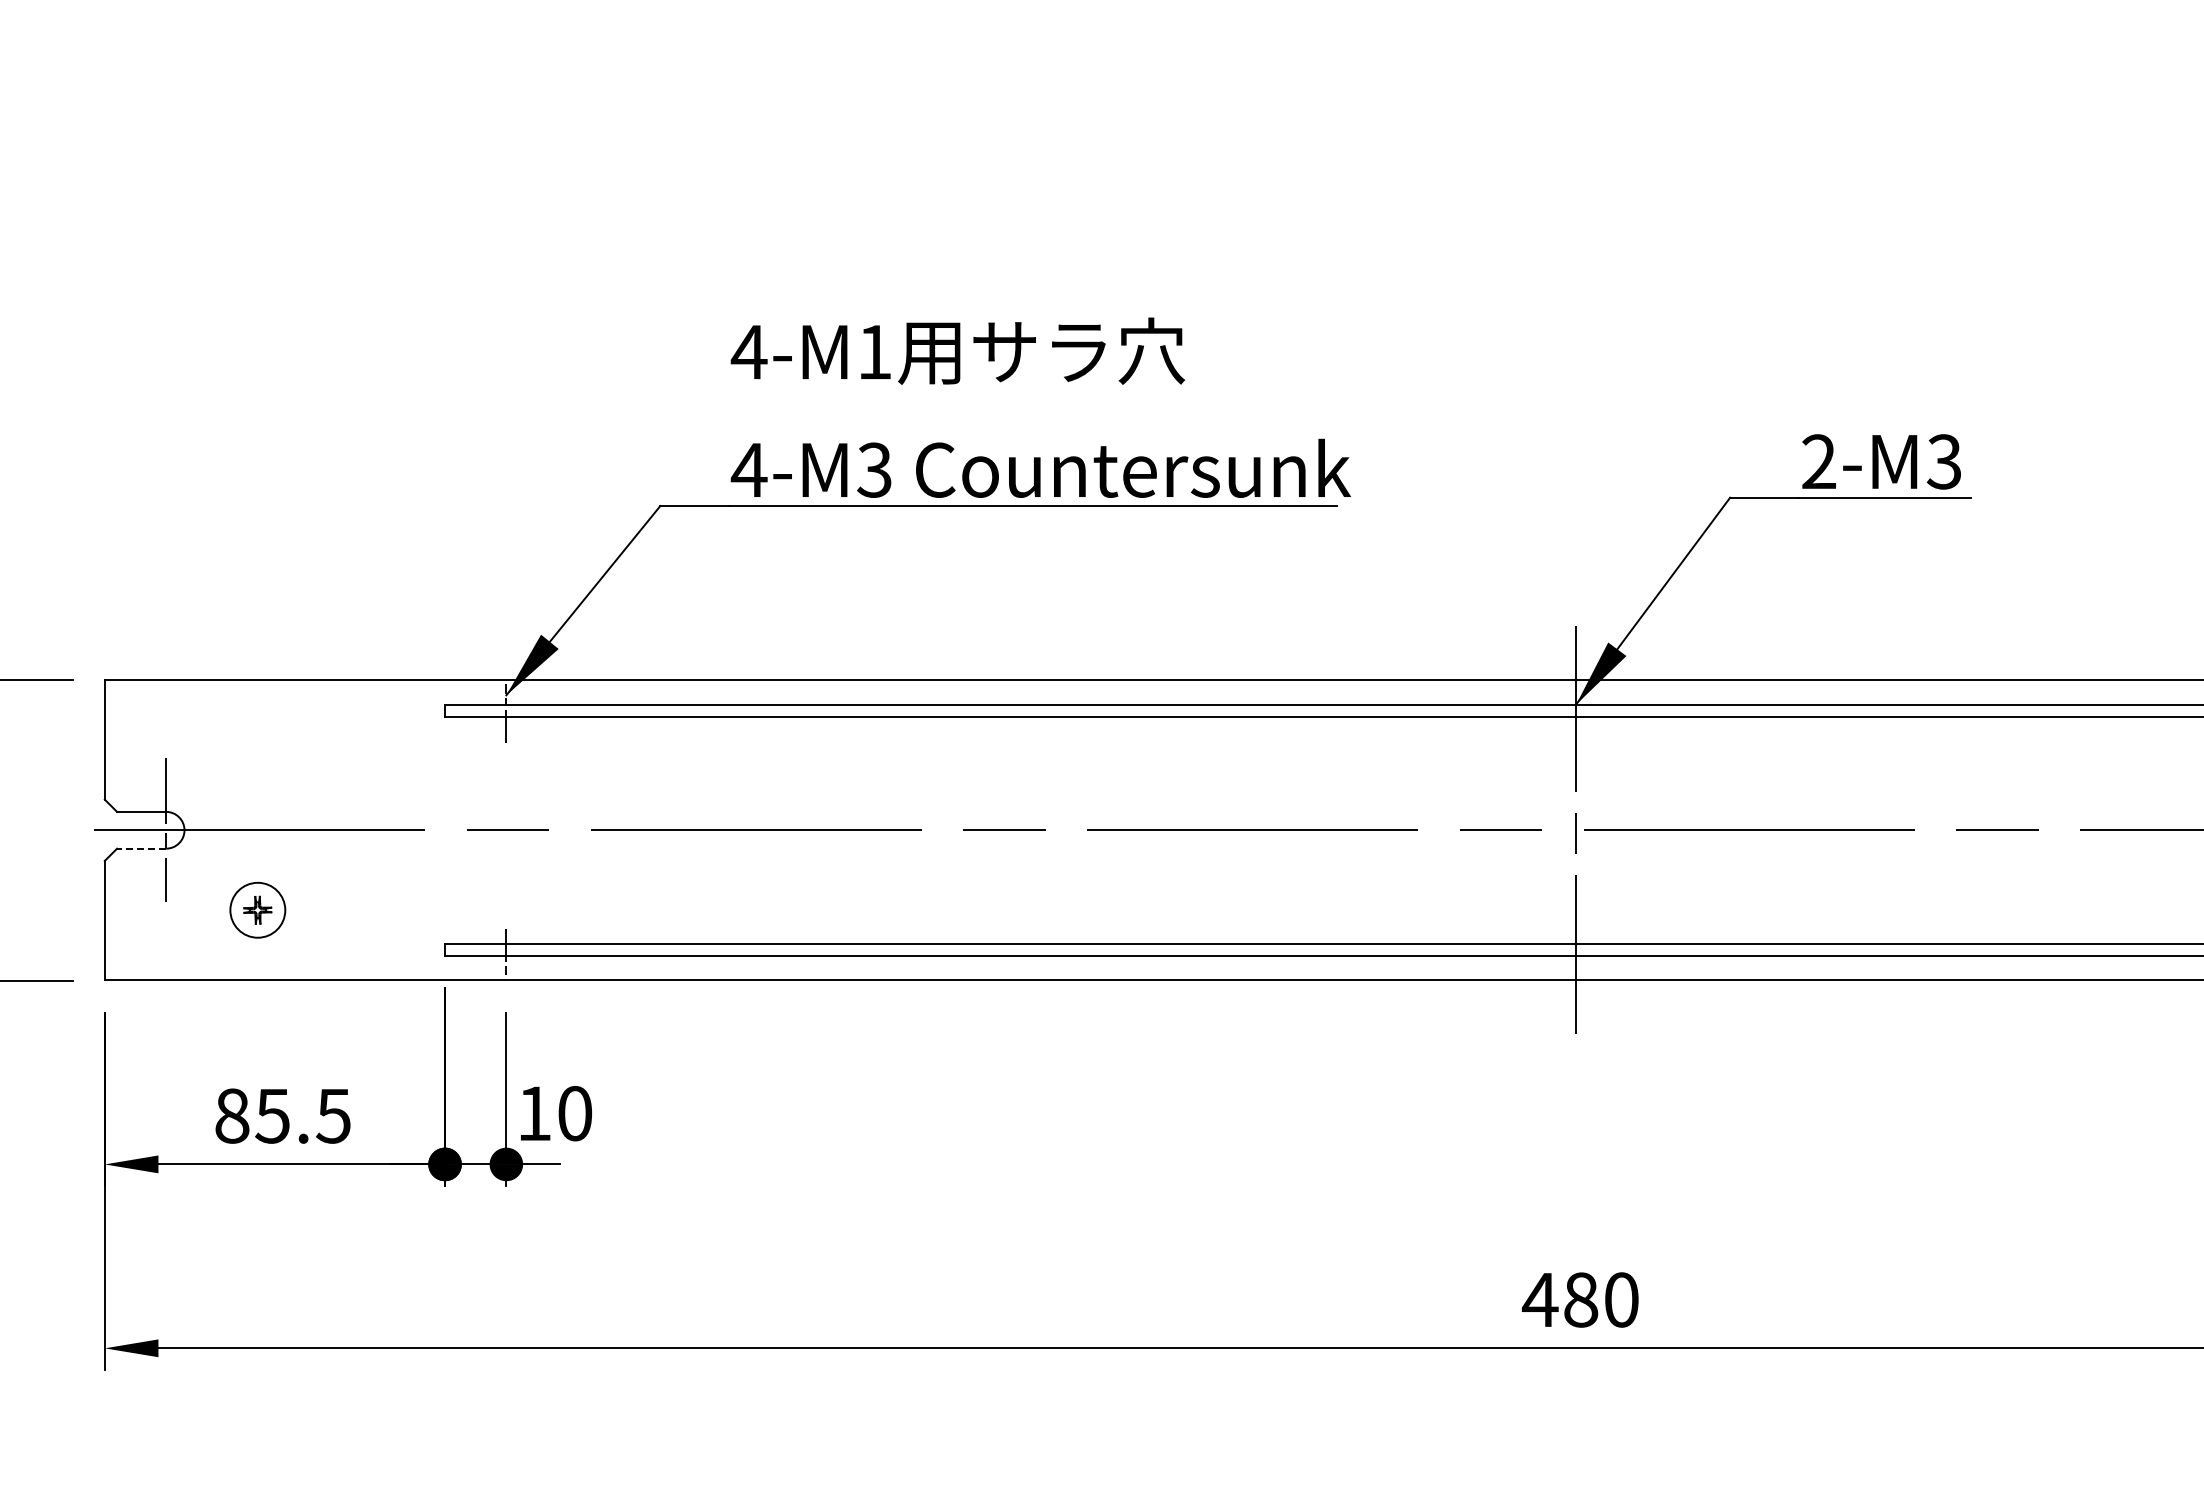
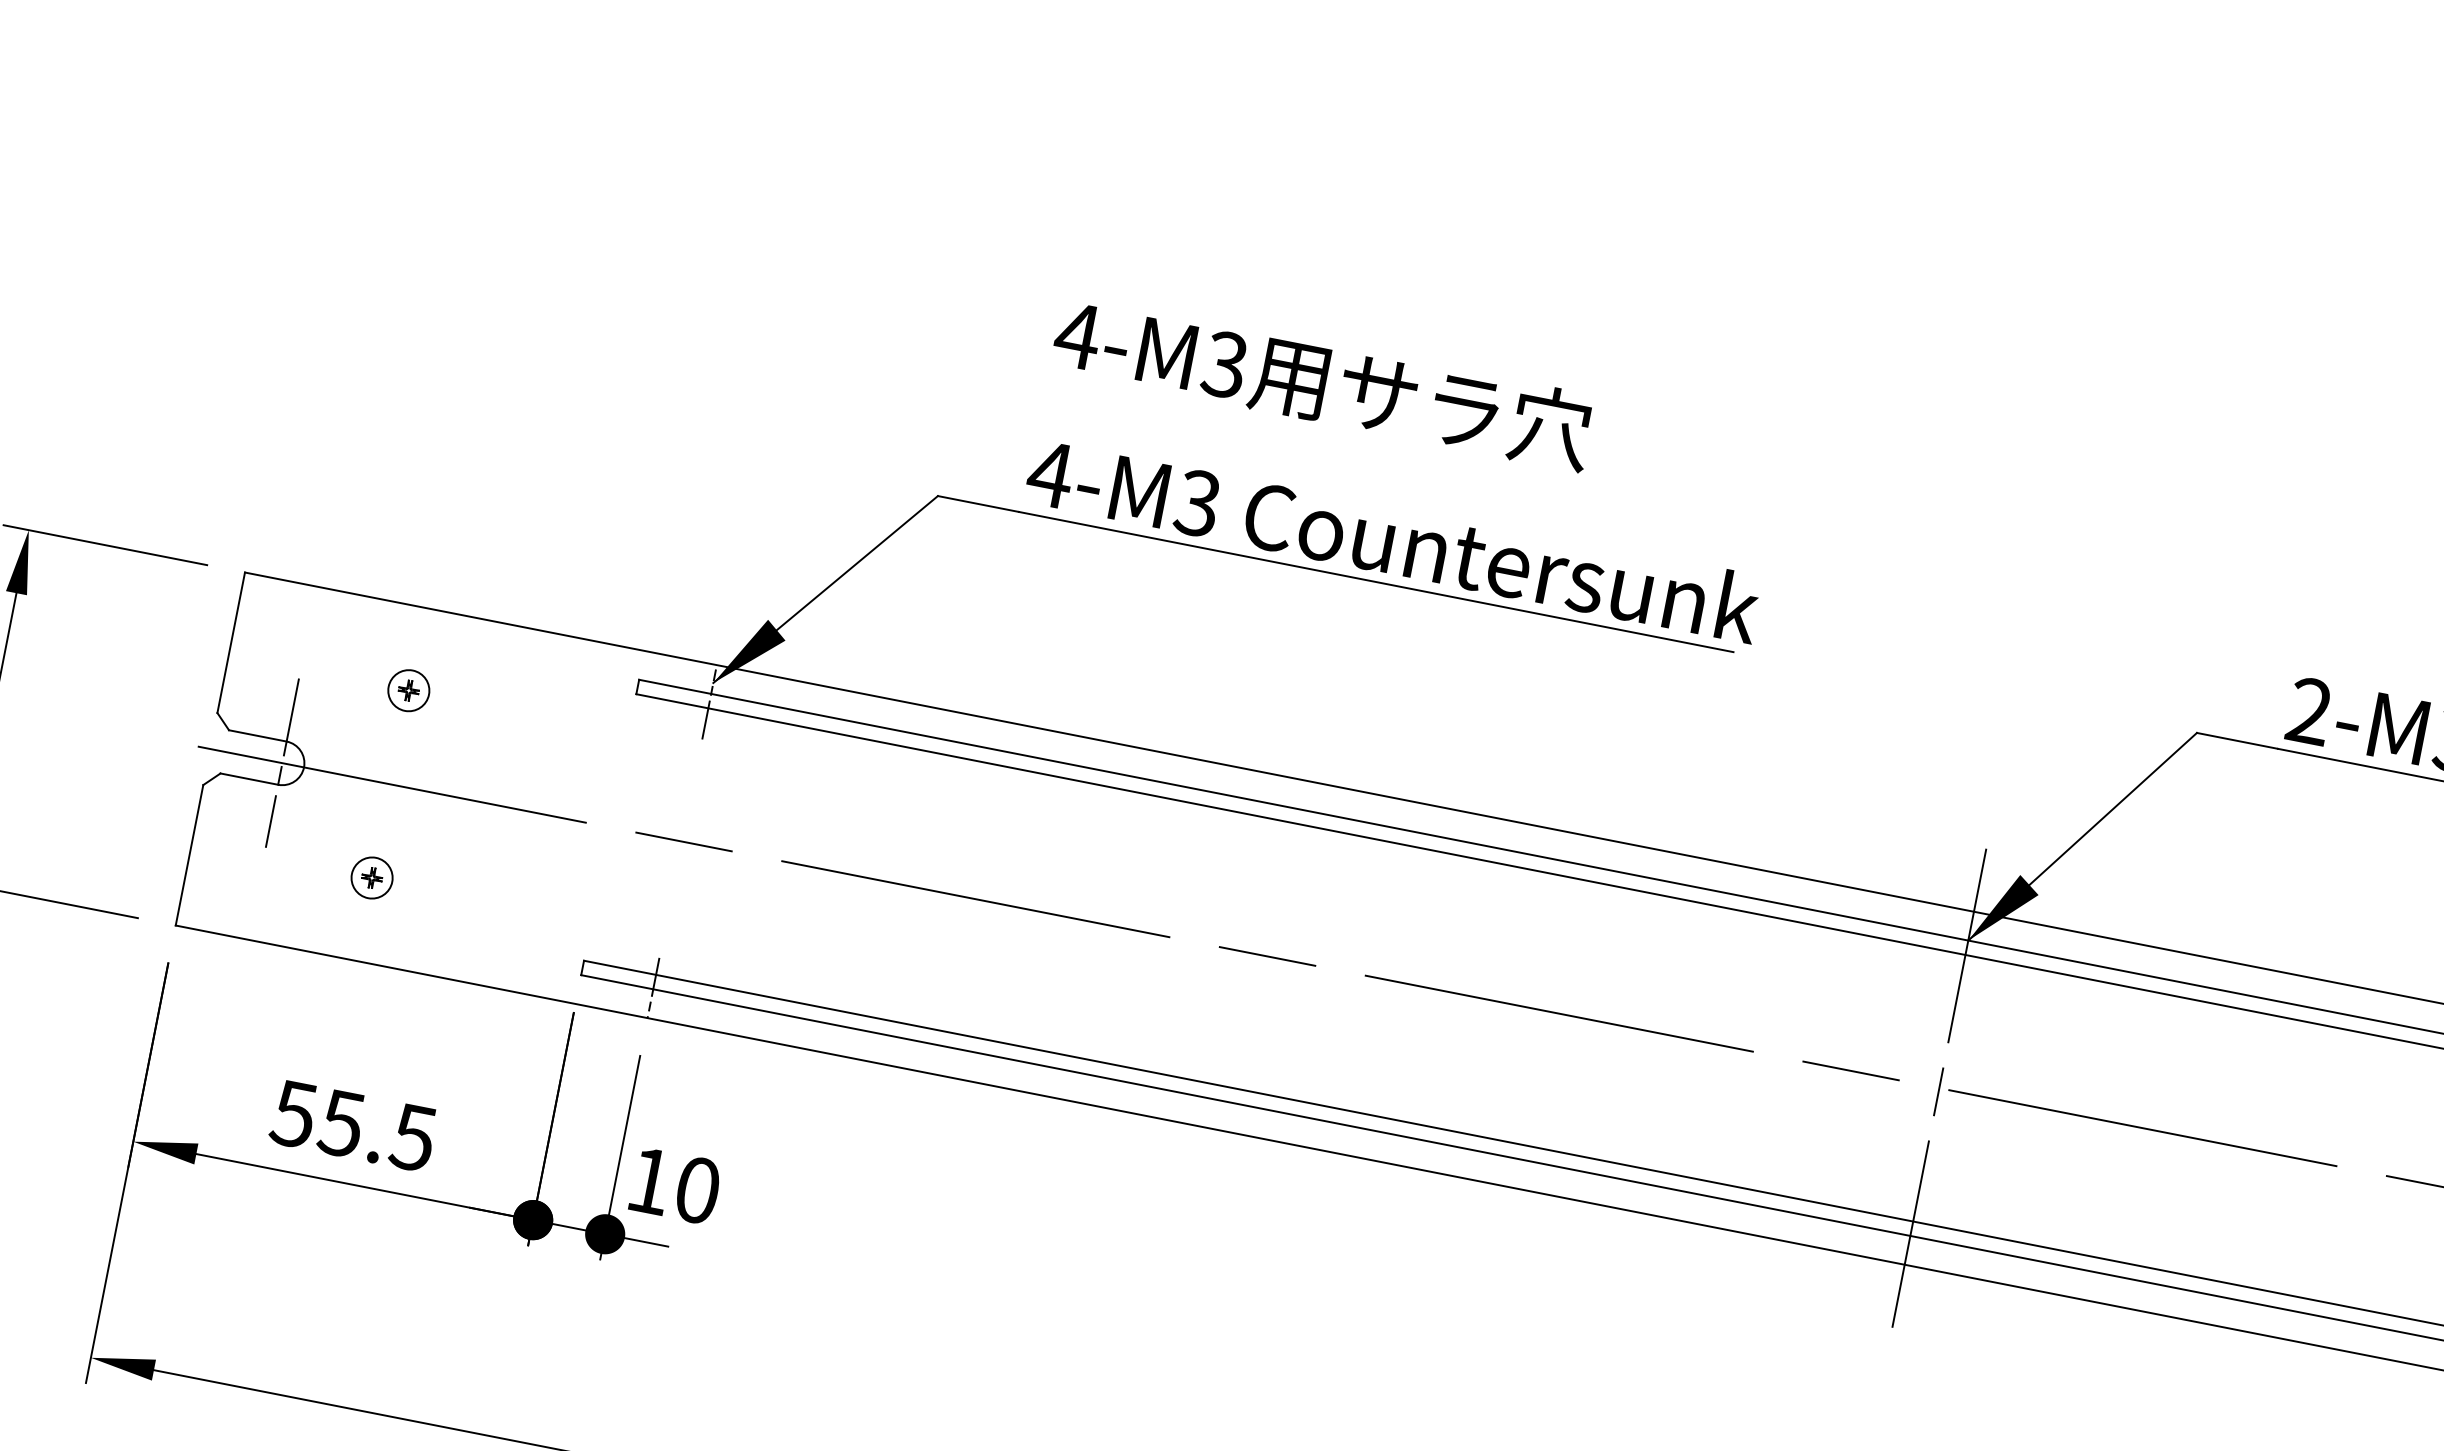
text: (874, 351) -> (1225, 363), 4-M1 -> 4-M3
part: (258, 750) -> (409, 690), added
line: (141, 848) -> (249, 778), dashed -> solid
part: (258, 909) -> (372, 877), size x0.62
text: (231, 1115) -> (293, 1113), 85.5 -> 55.5

